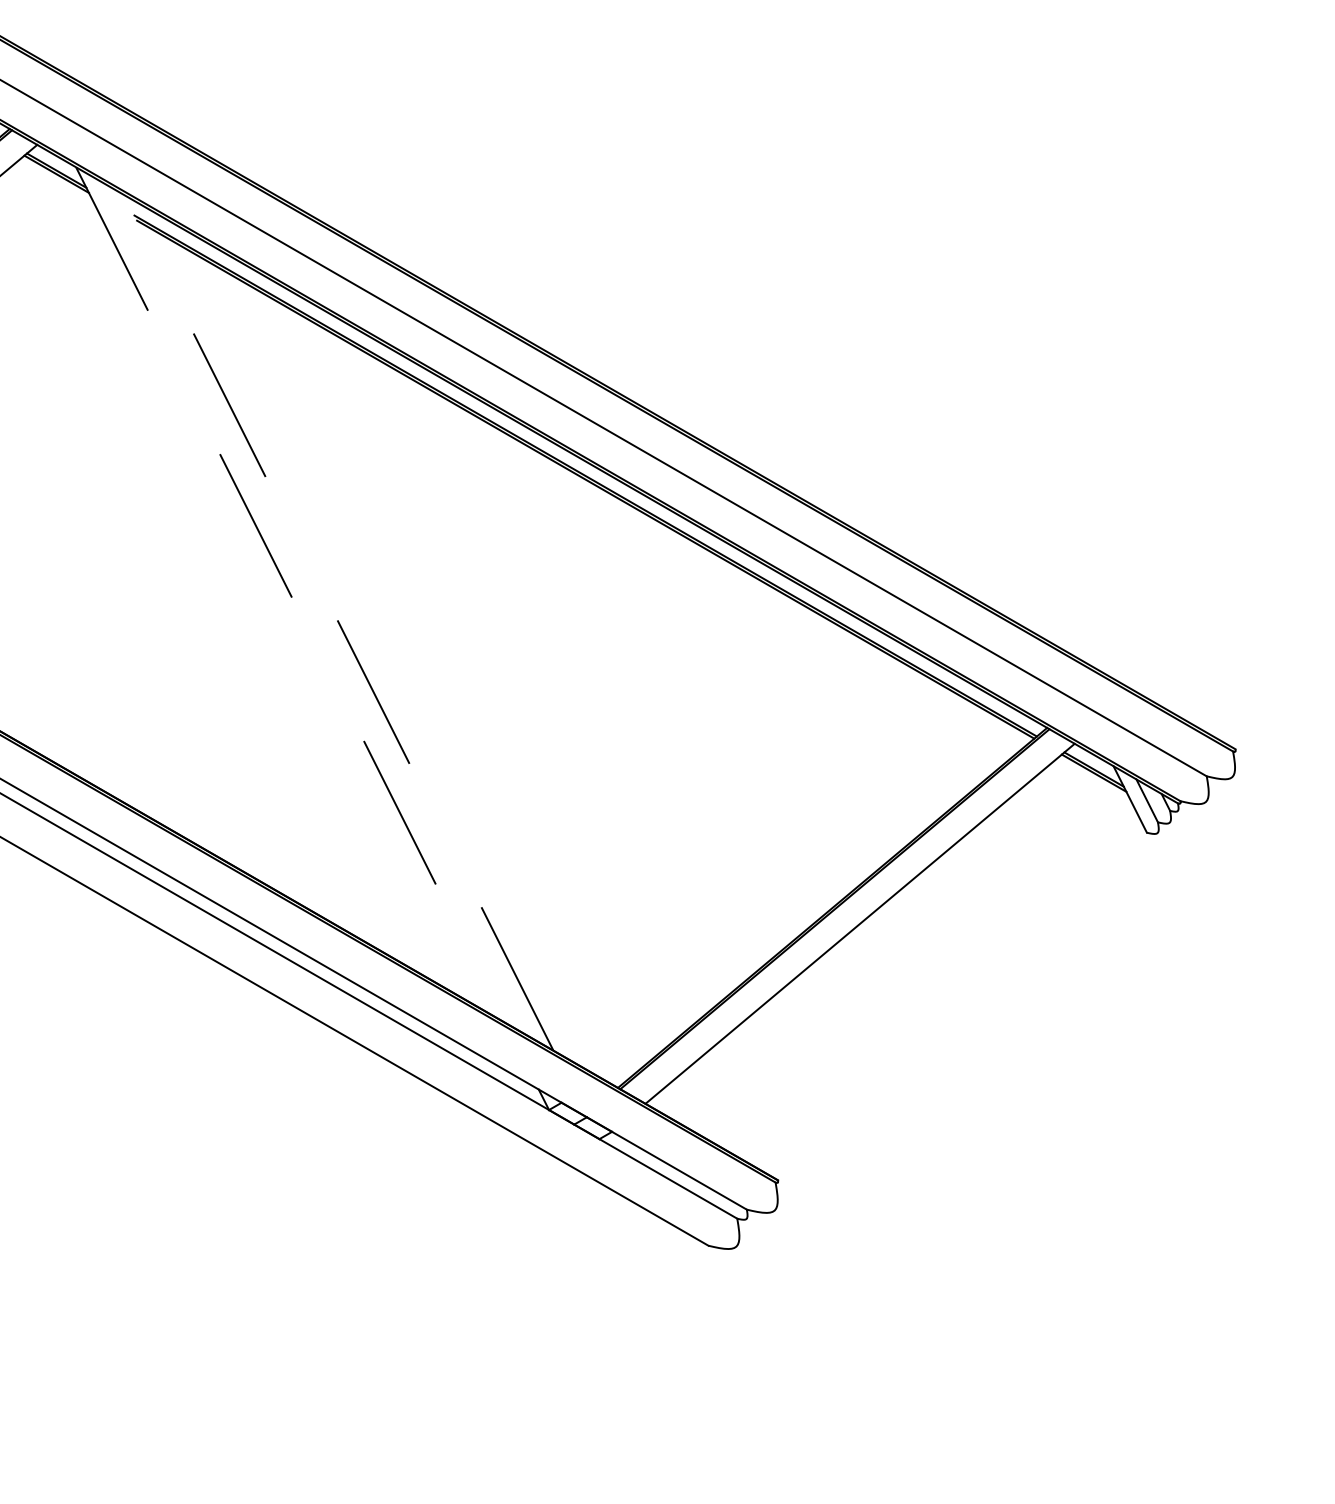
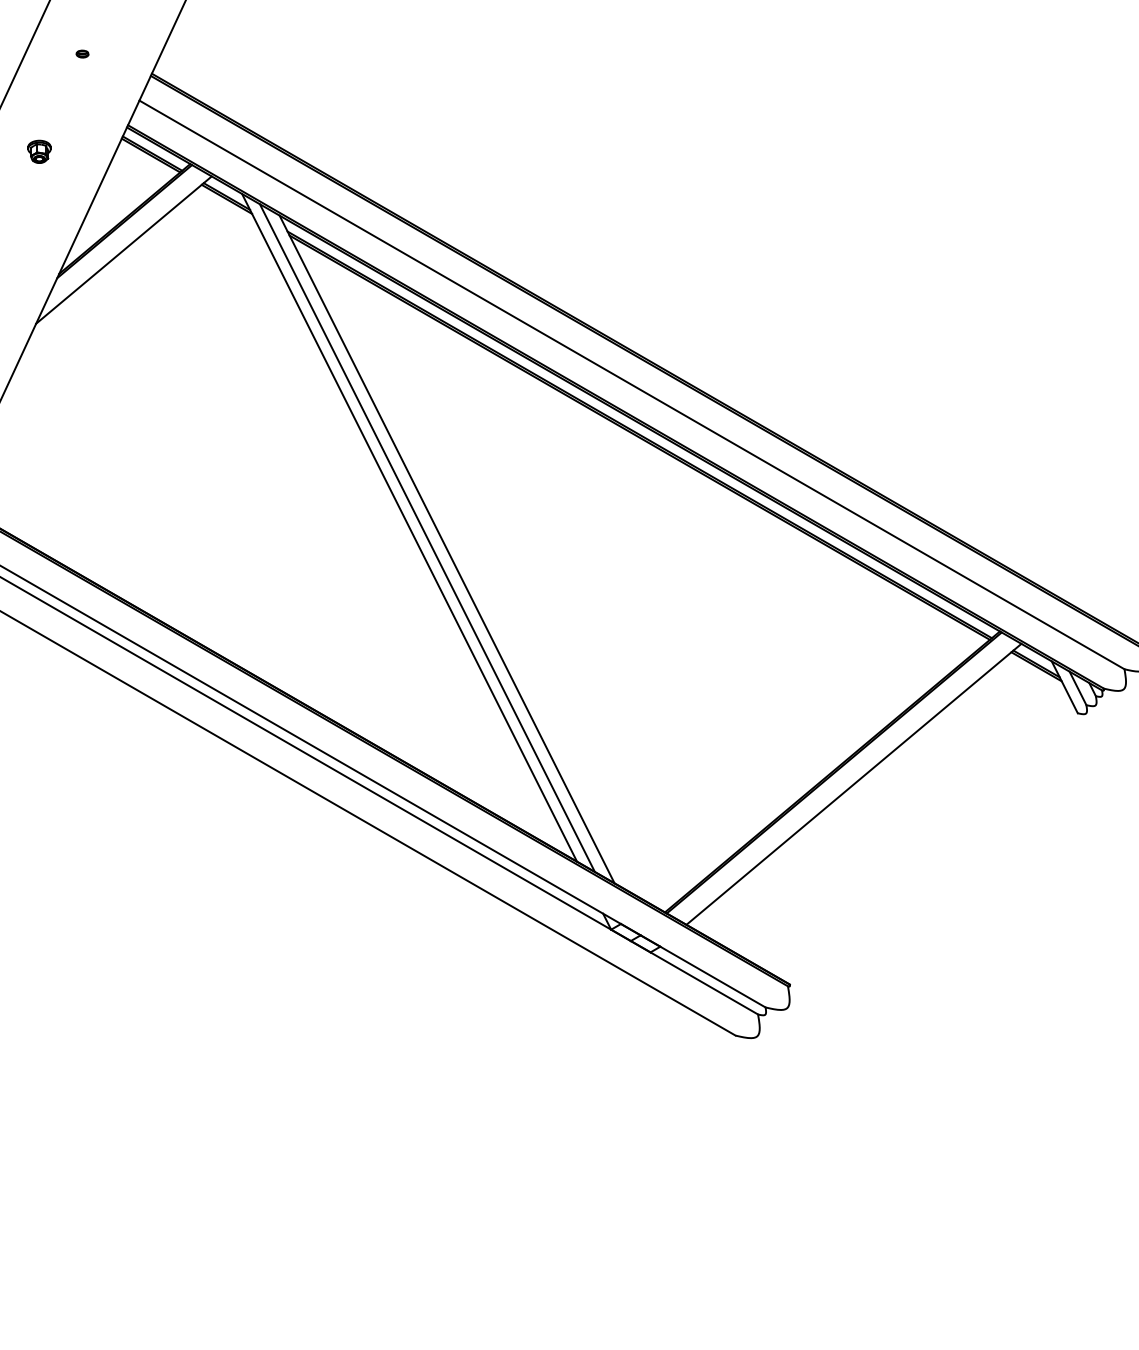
line: (290, 594) -> (409, 527), dashed -> solid
line: (312, 608) -> (426, 538), added
line: (339, 622) -> (447, 549), dashed -> solid

